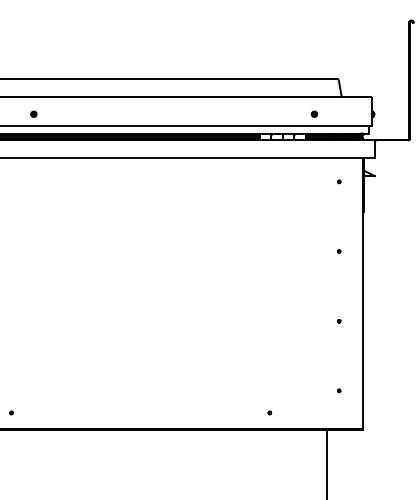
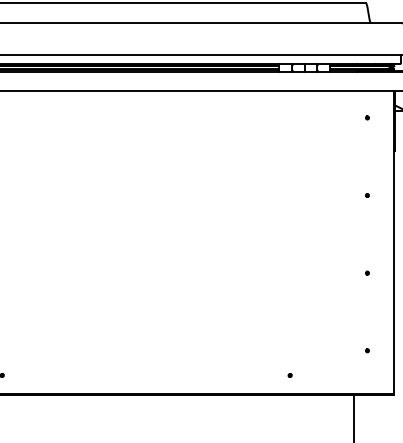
part: (33, 113) -> (26, 41), removed
part: (314, 113) -> (339, 41), removed

